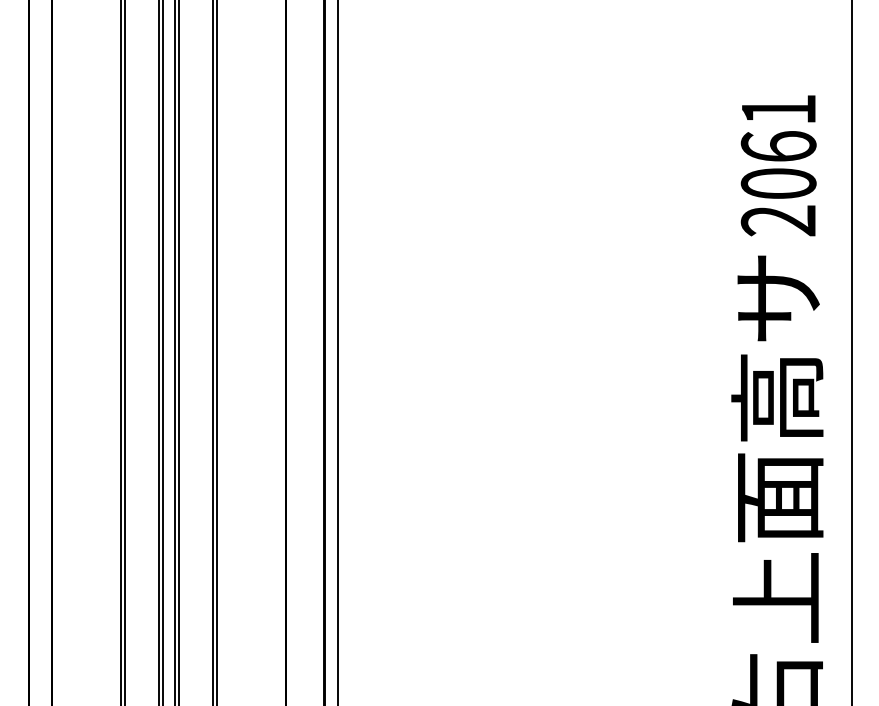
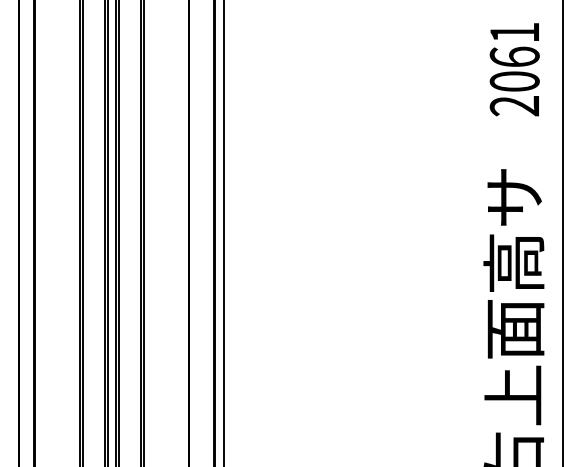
text: (778, 165) -> (514, 69), moved

